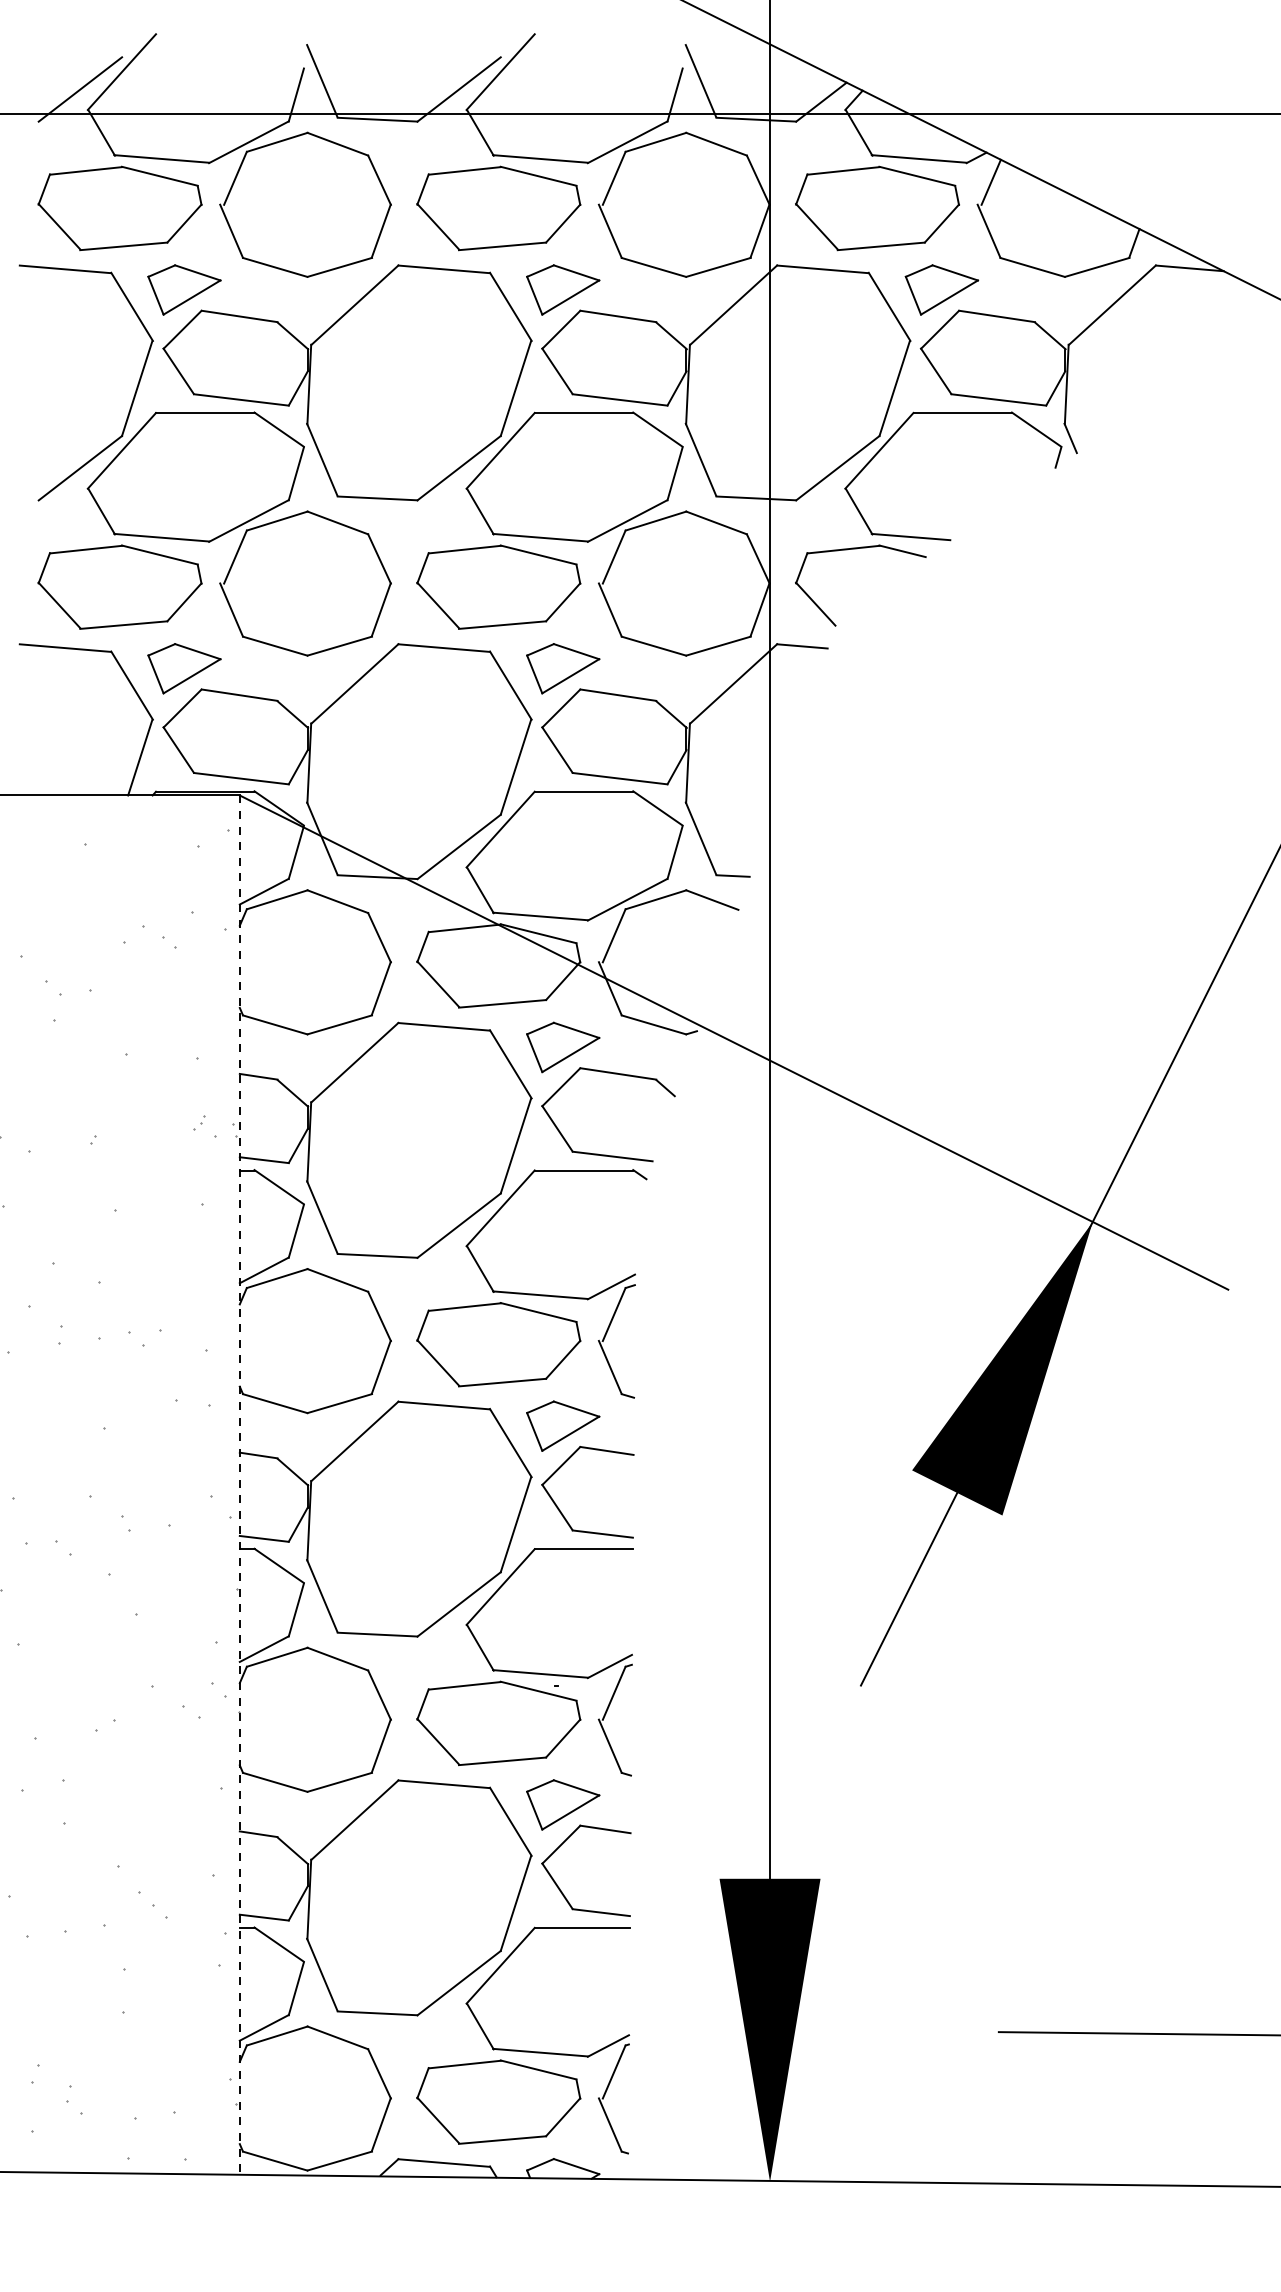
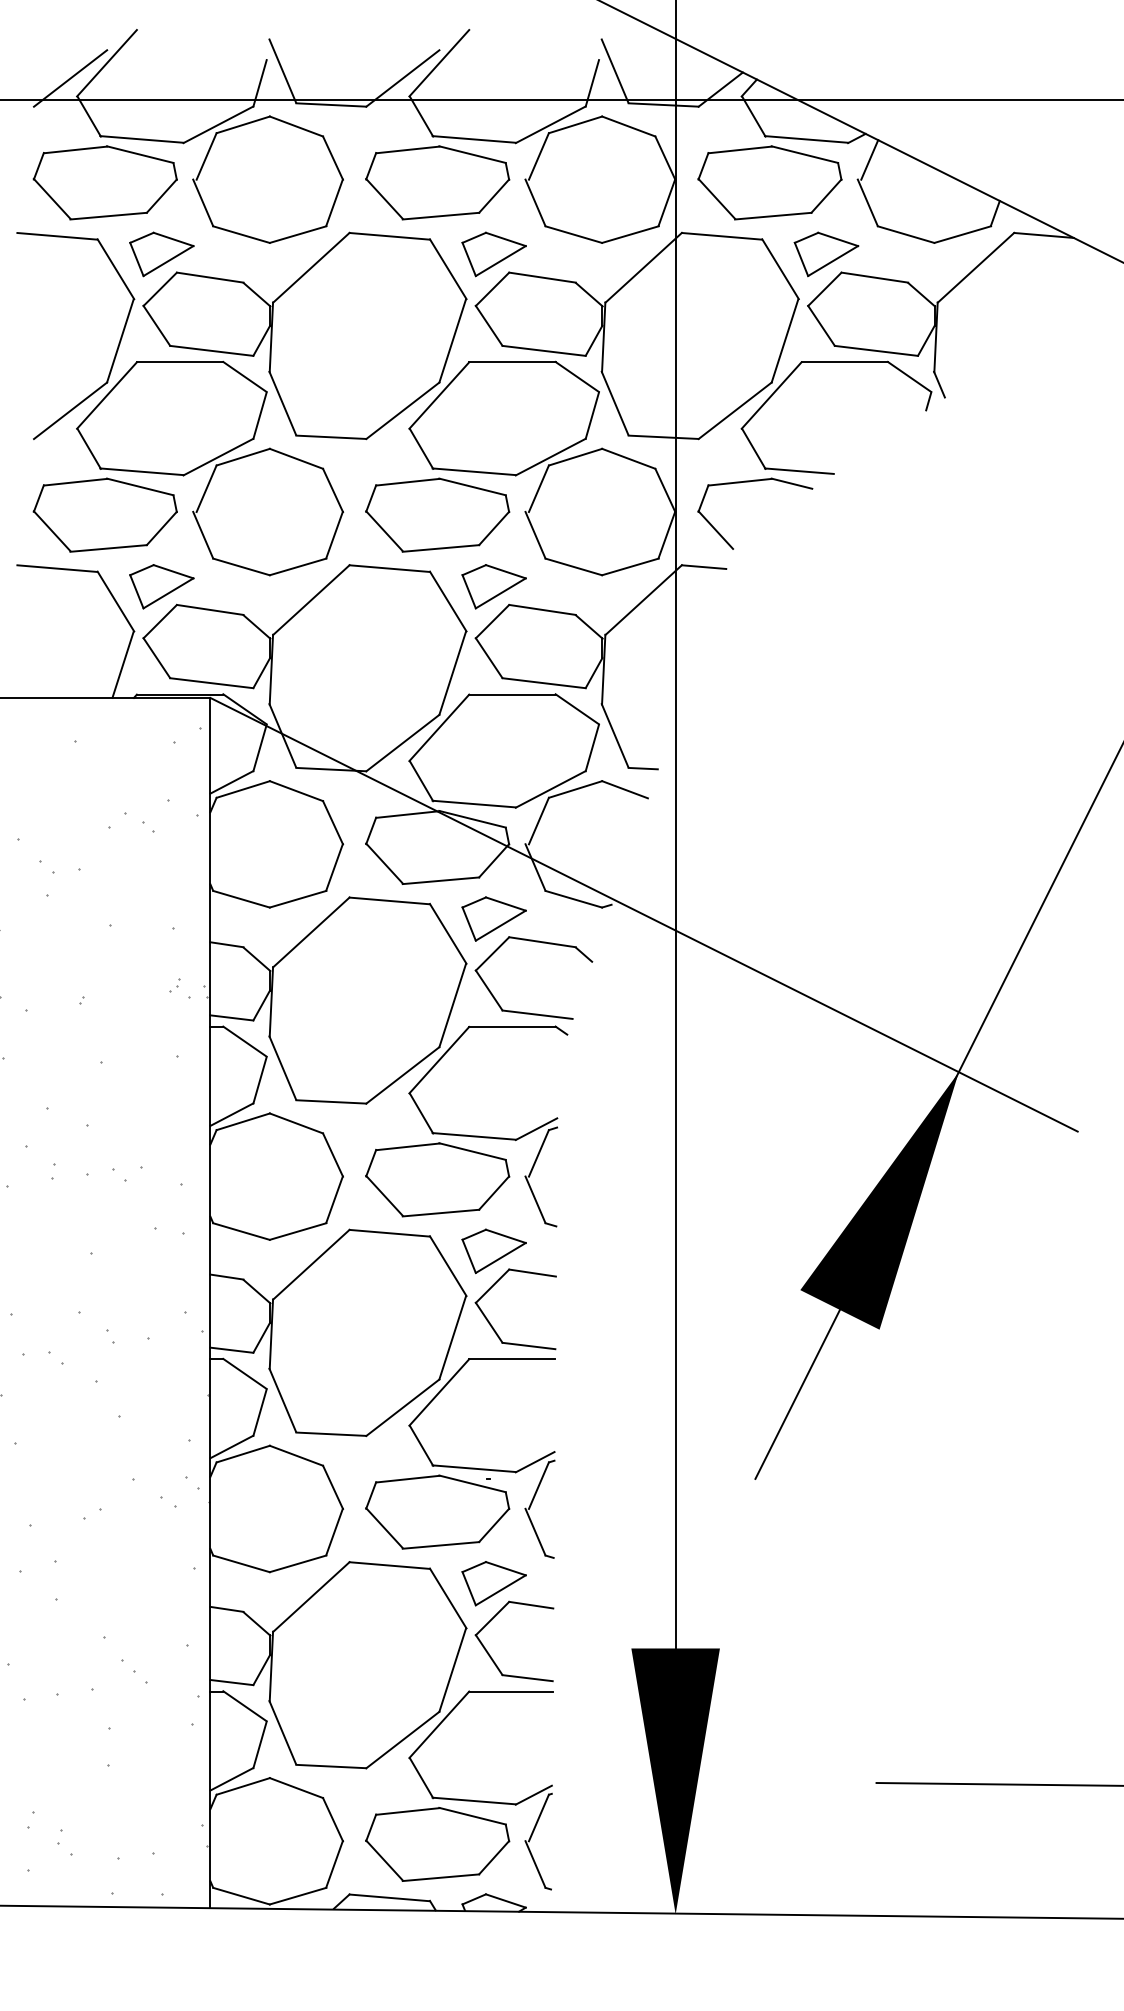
line: (239, 1484) -> (210, 1302), dashed -> solid

